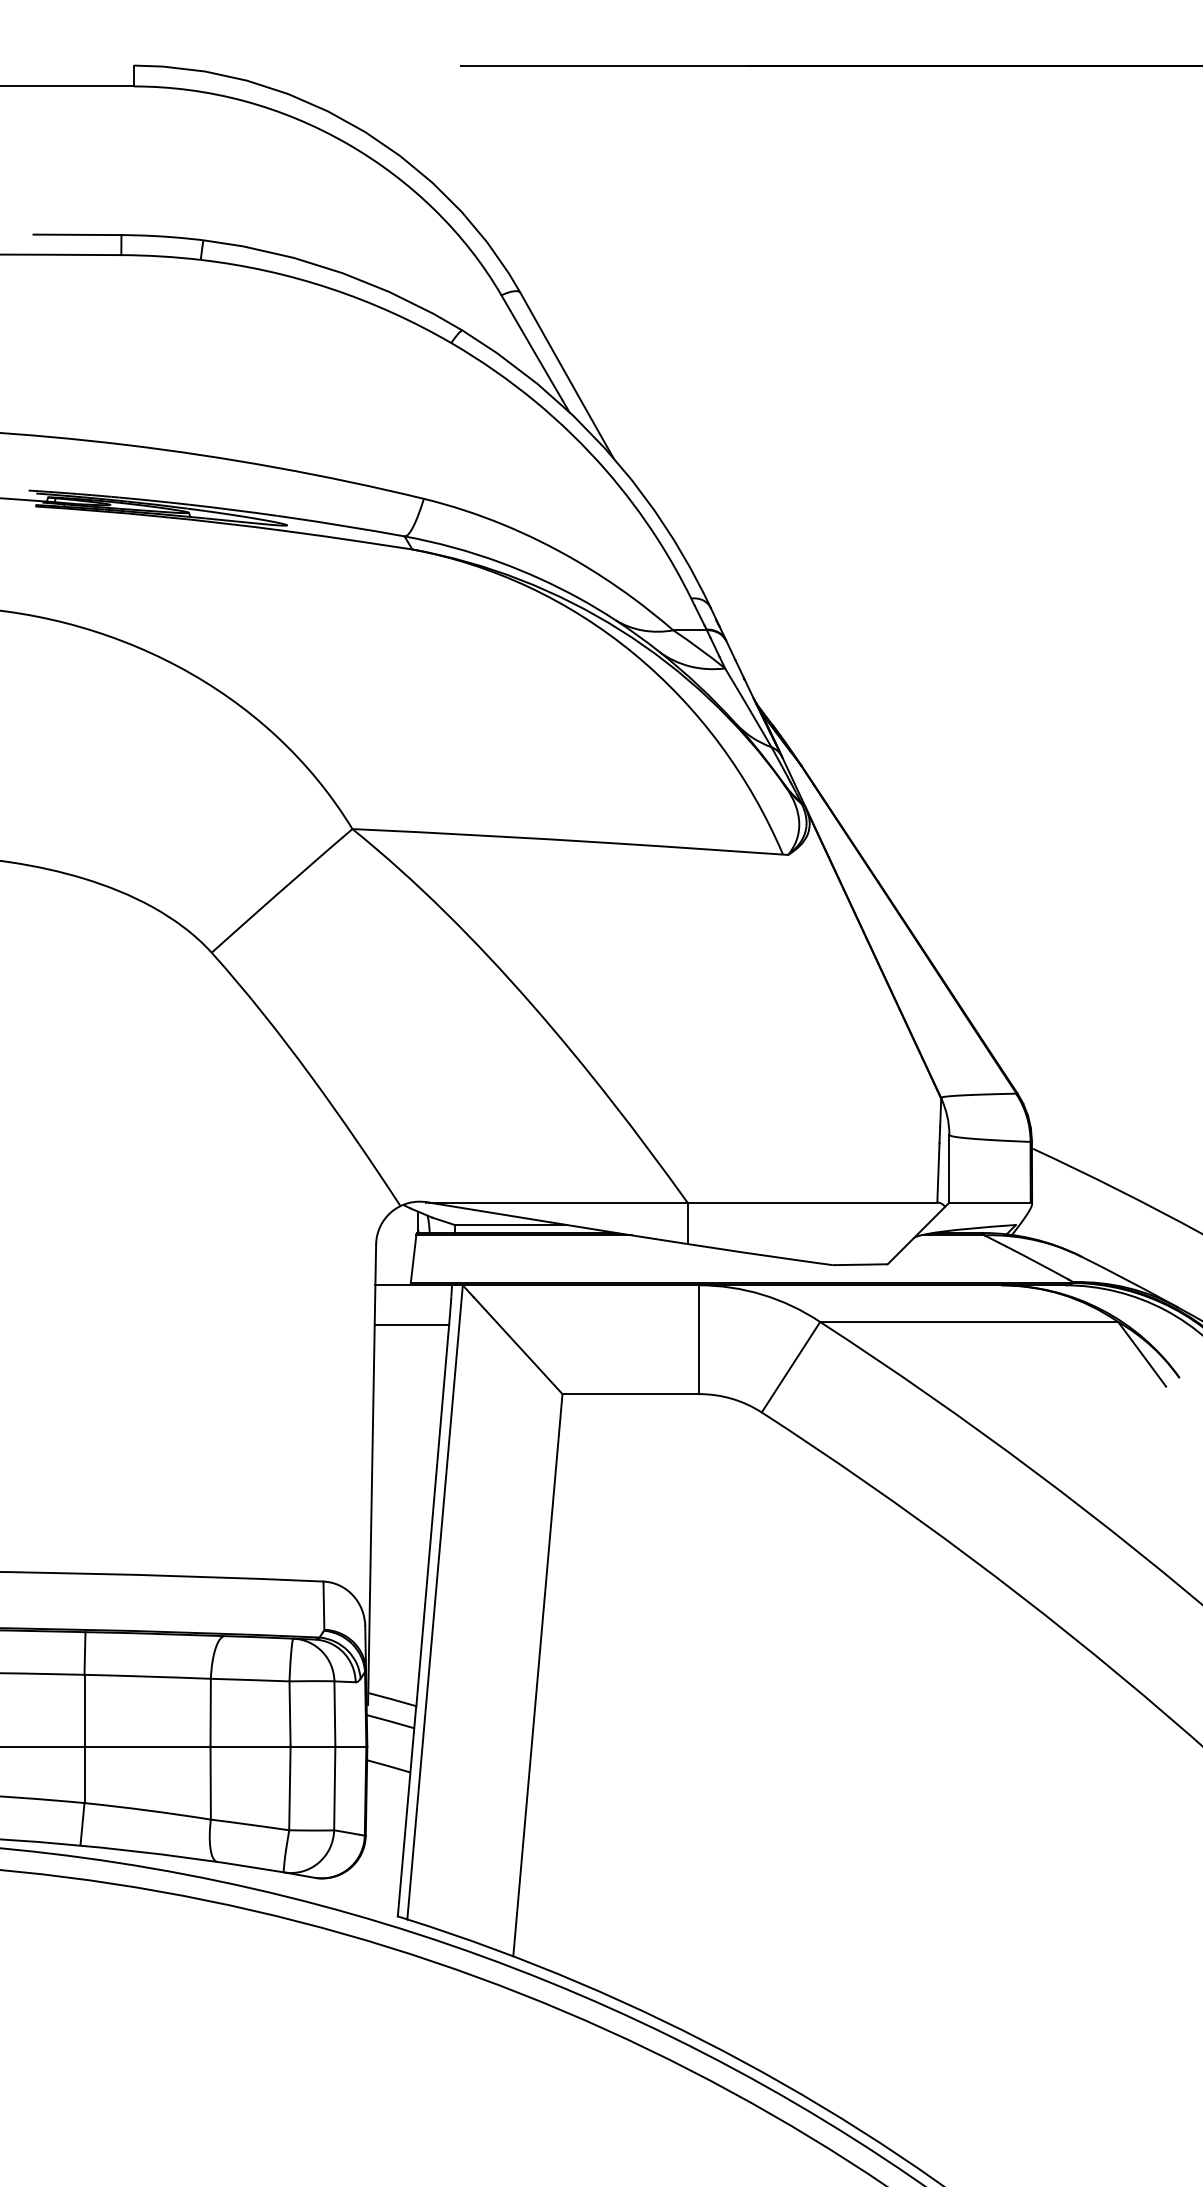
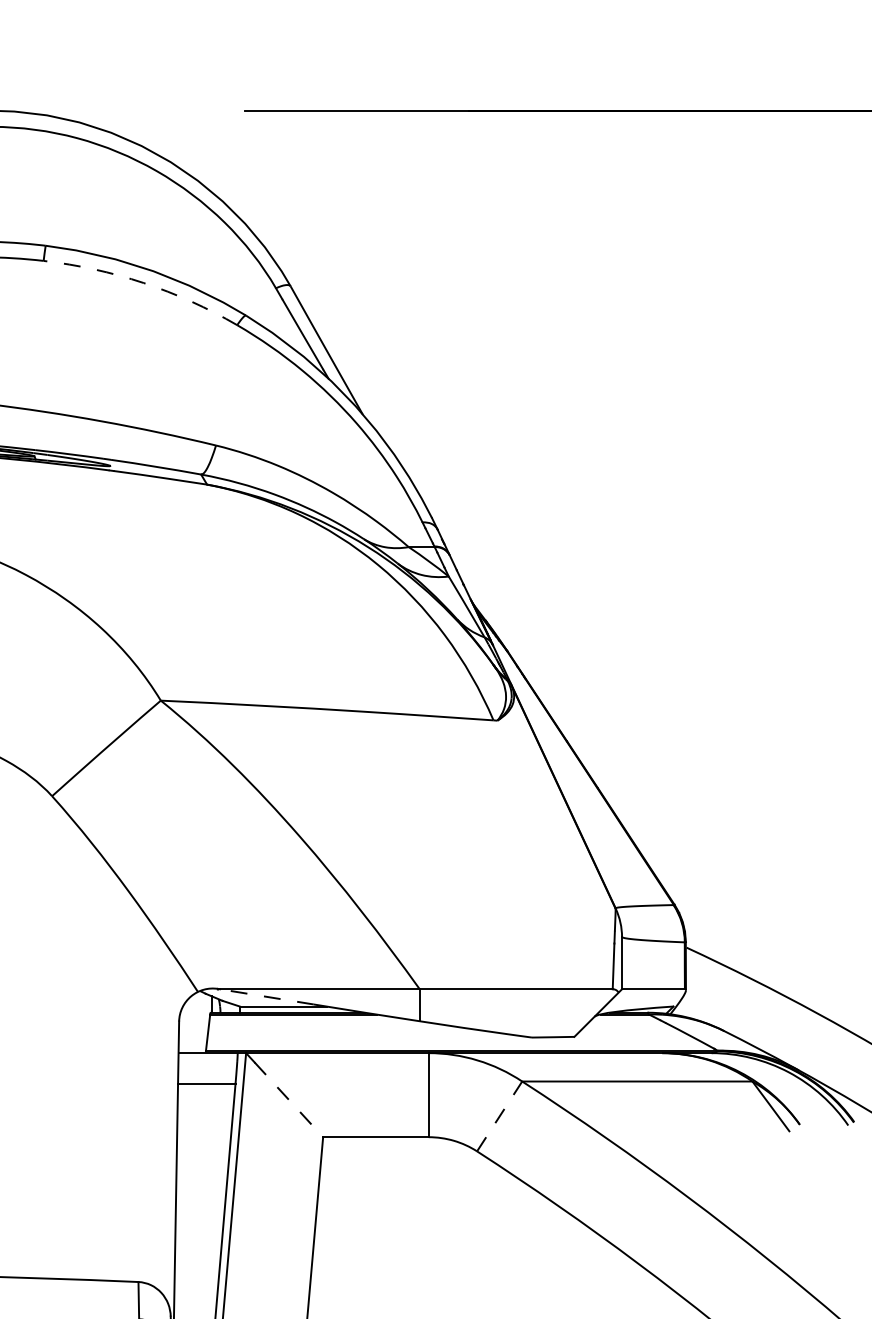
arc: (330, 288) -> (143, 283), solid -> dashed
line: (489, 1212) -> (266, 996), solid -> dashed
line: (518, 1345) -> (289, 1099), solid -> dashed
line: (790, 1367) -> (499, 1116), solid -> dashed

